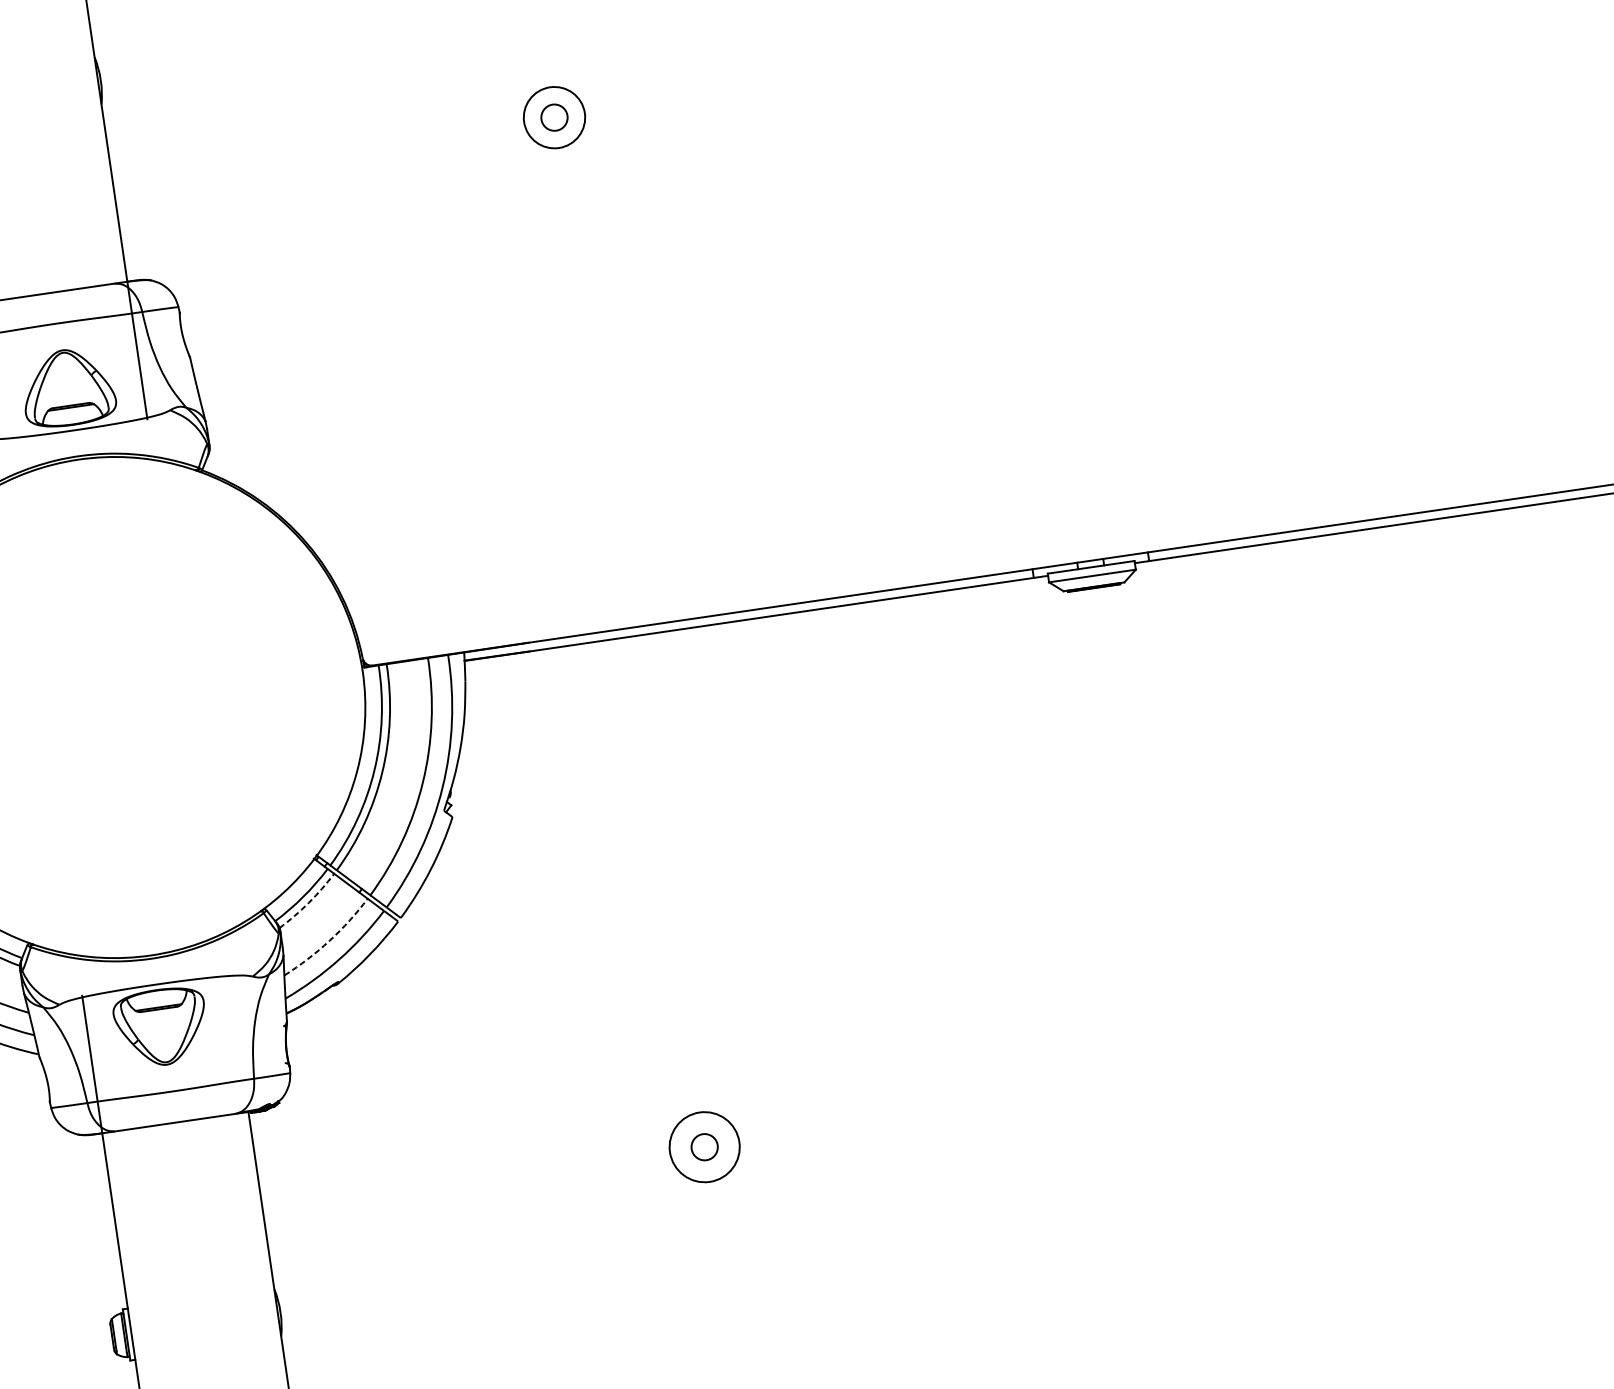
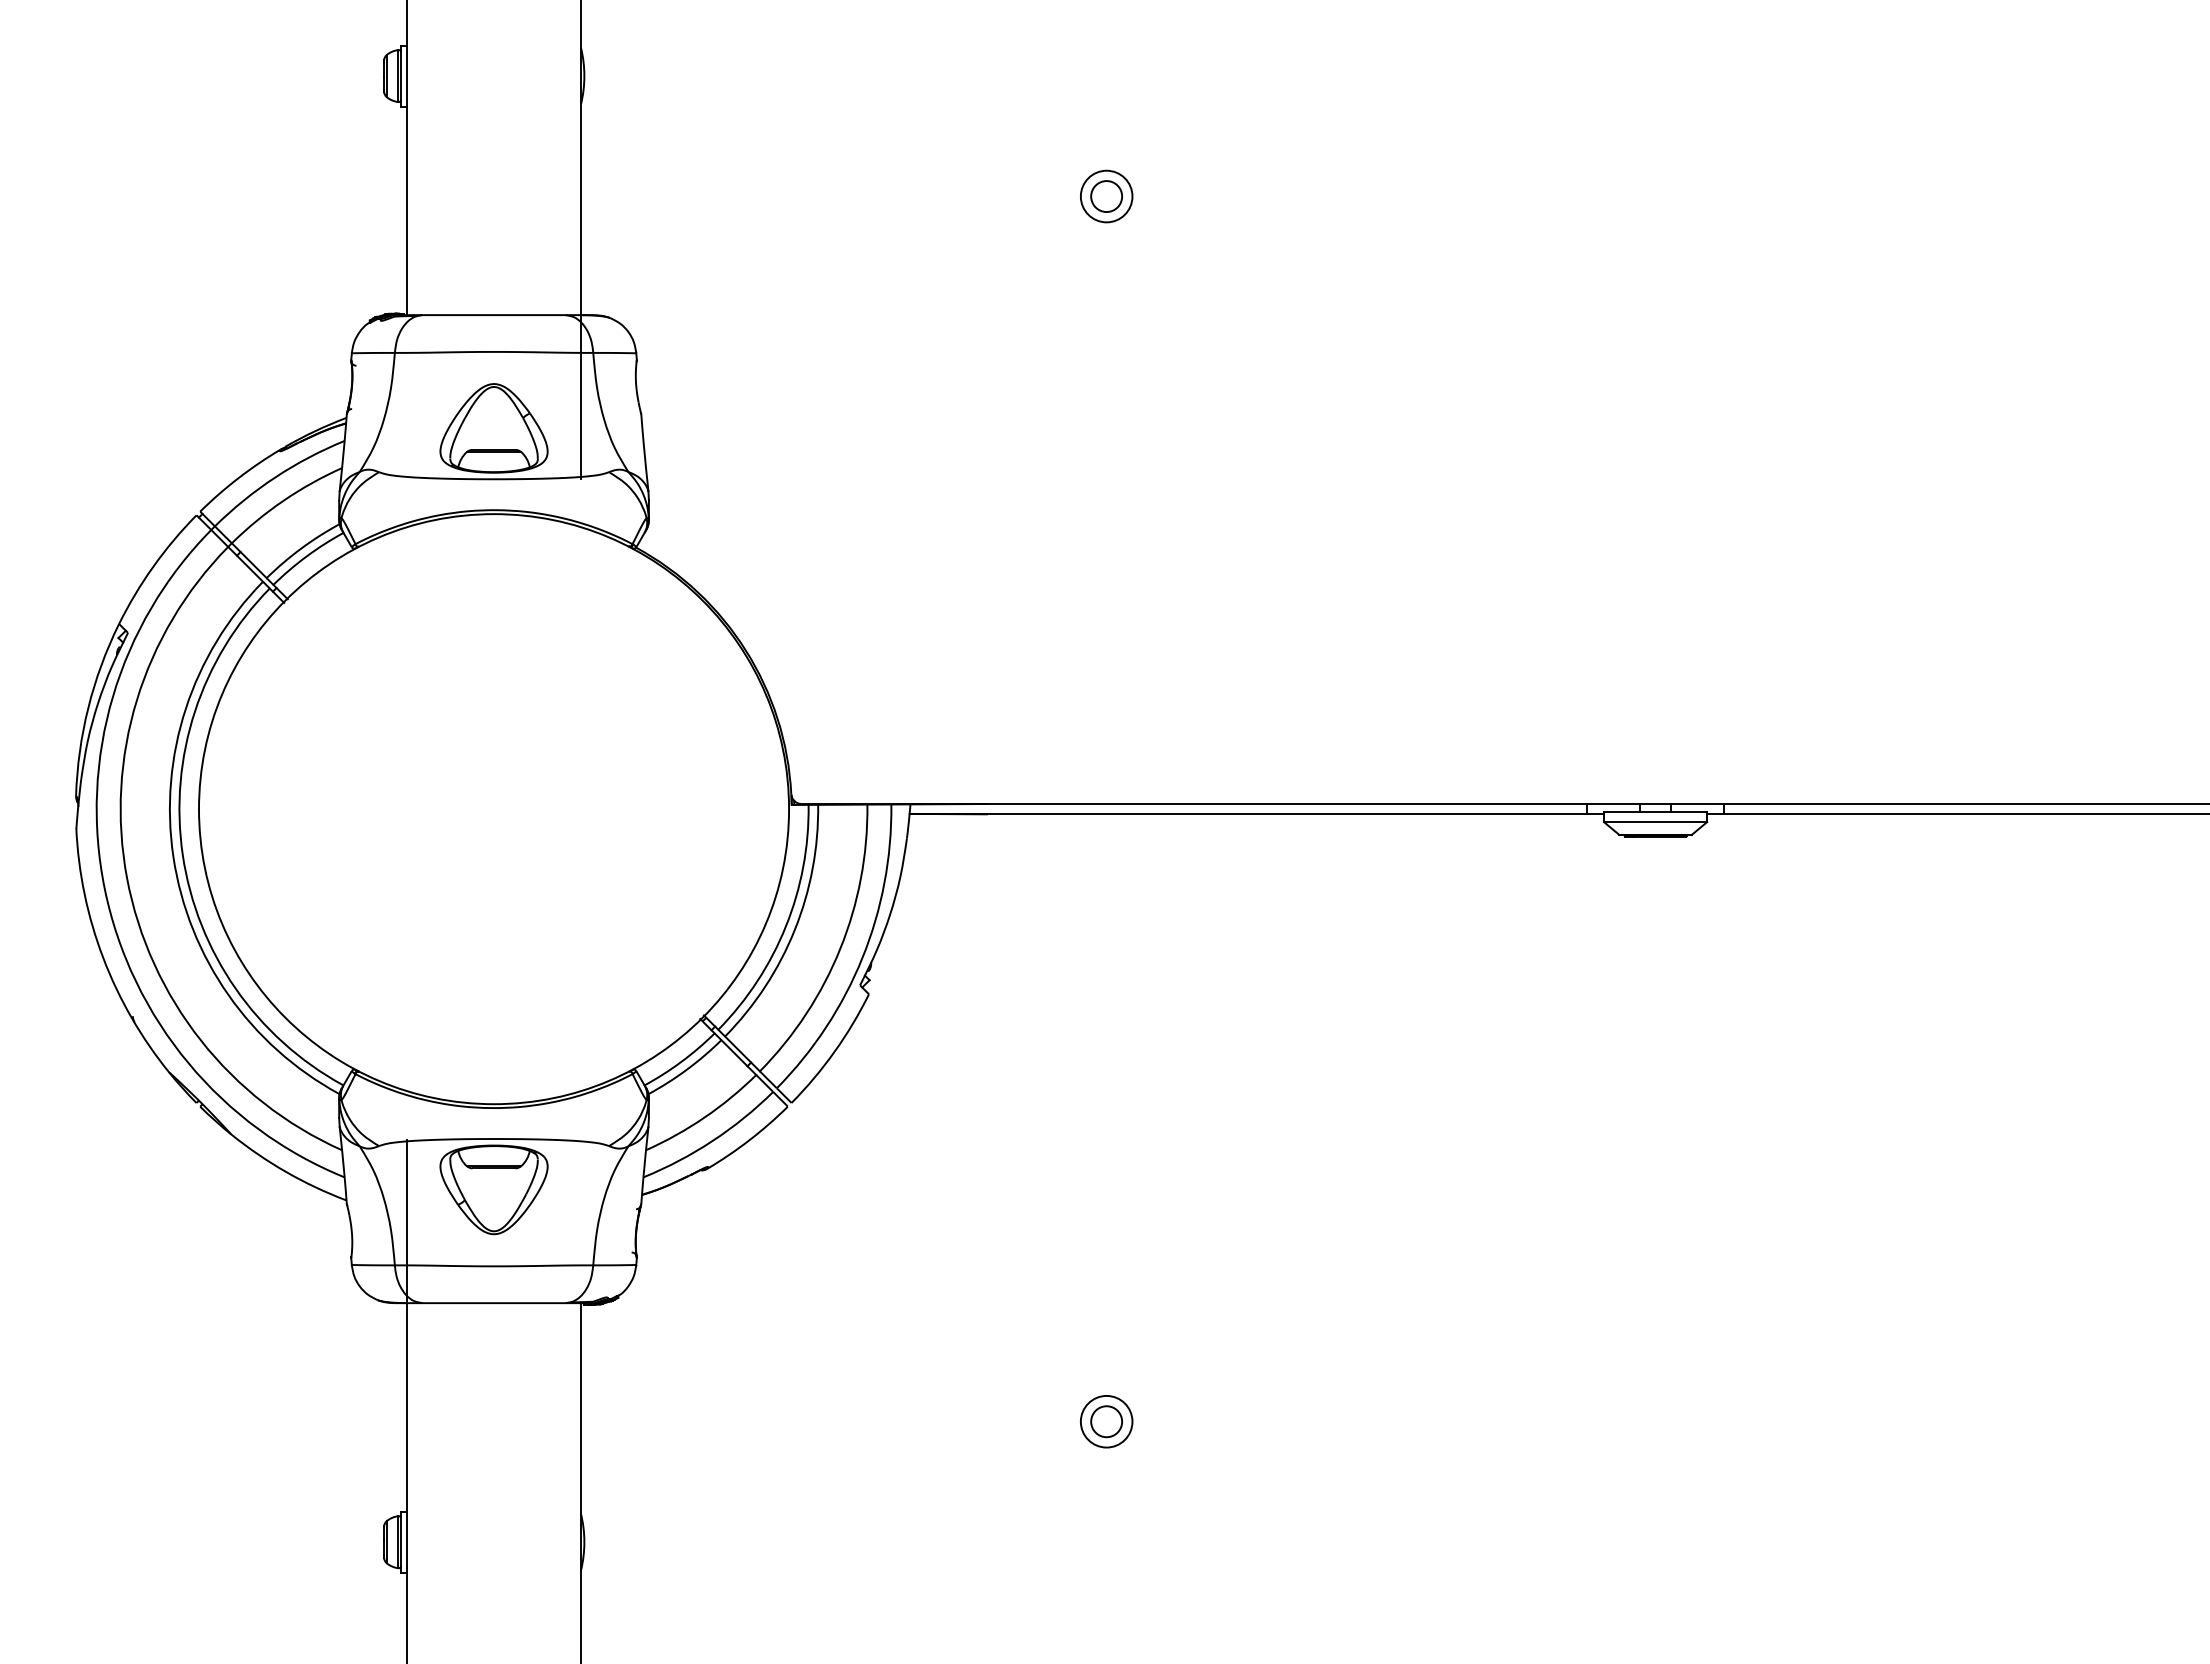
circle: (554, 117) -> (1106, 196), size x0.71
arc: (308, 902) -> (686, 1069), dashed -> solid
arc: (329, 940) -> (704, 1117), dashed -> solid
circle: (704, 1147) -> (1106, 1421), size x0.62

